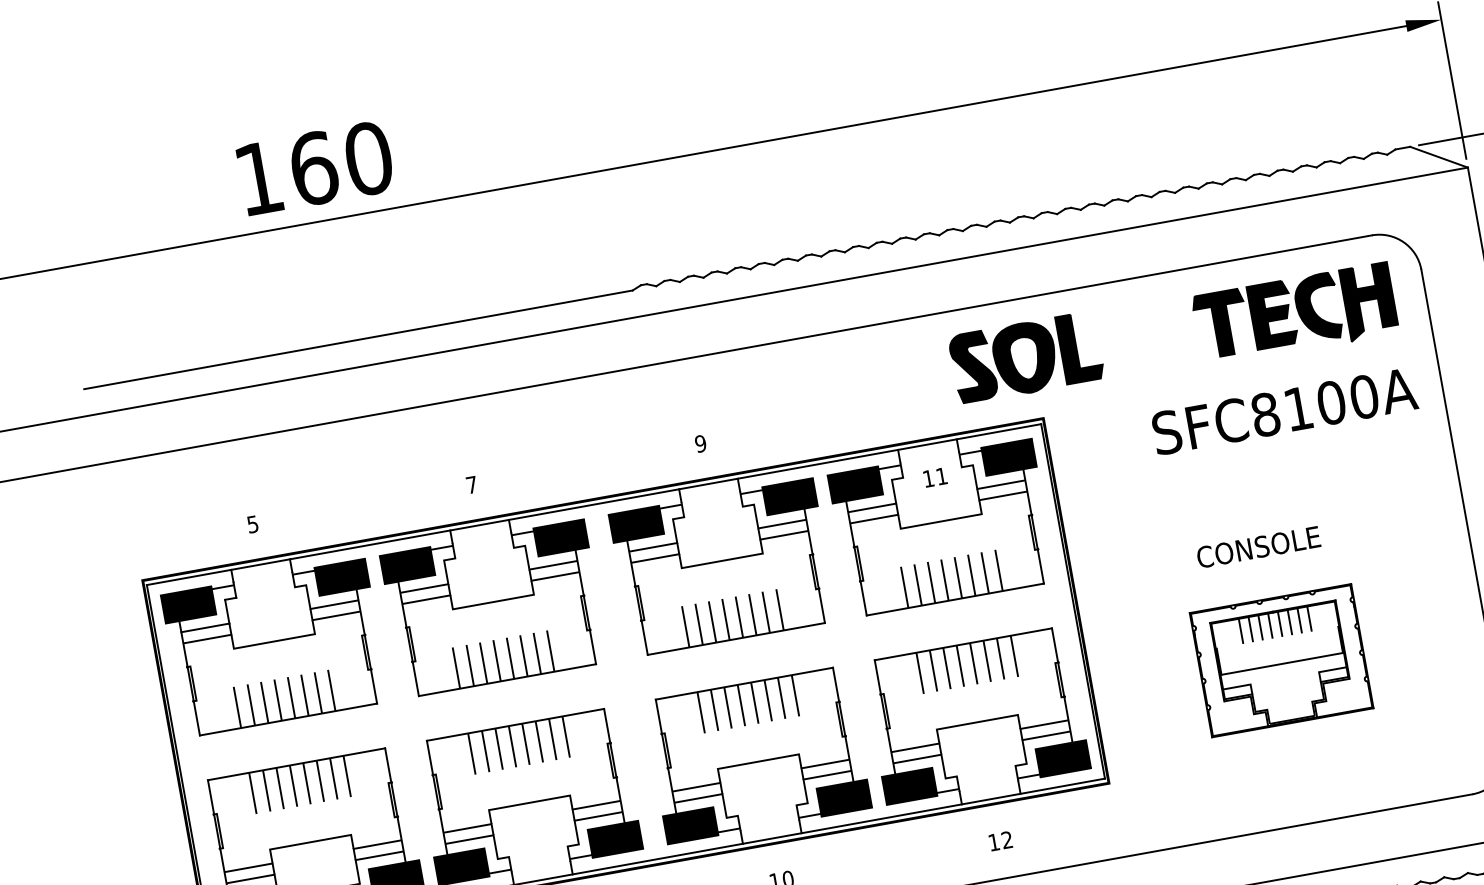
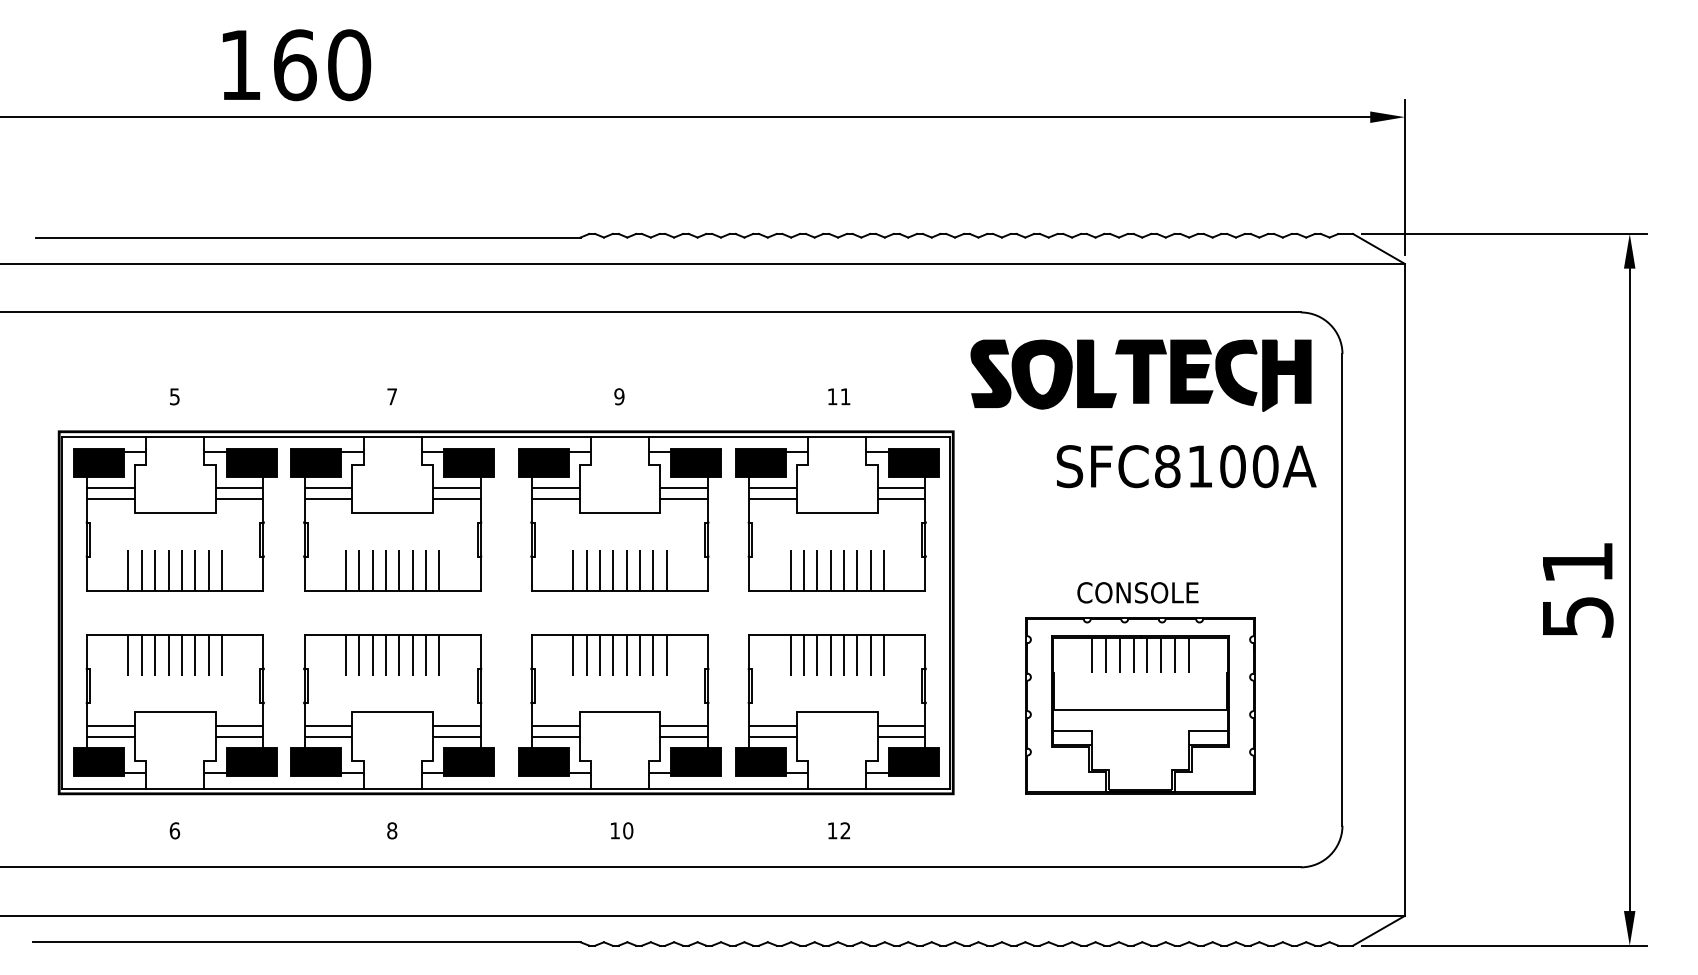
part: (1026, 357) -> (1043, 374), moved
text: (935, 477) -> (839, 396), moved
part: (1281, 660) -> (1140, 705), size x1.43

